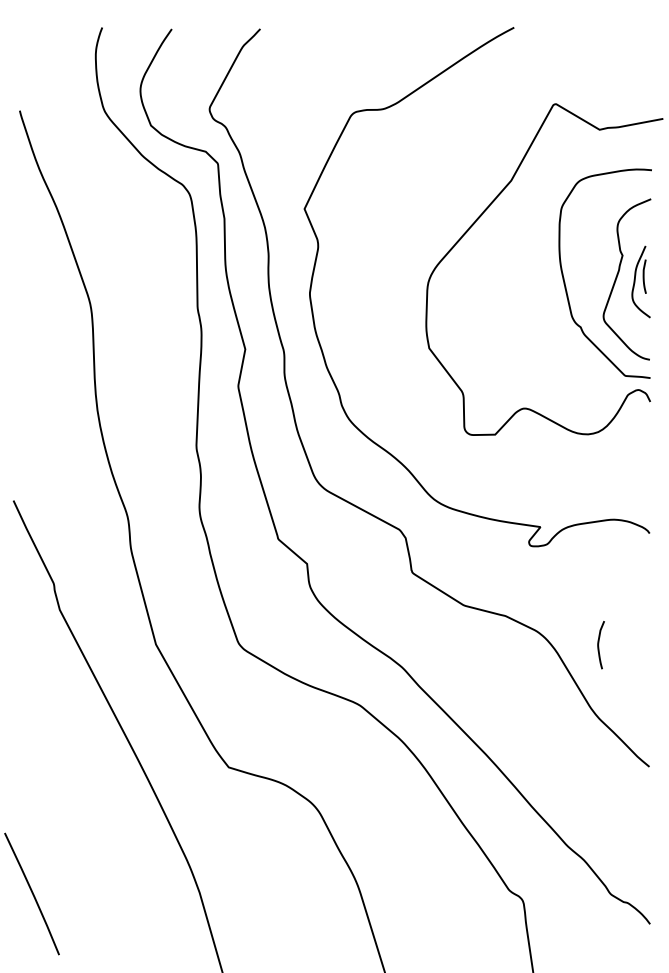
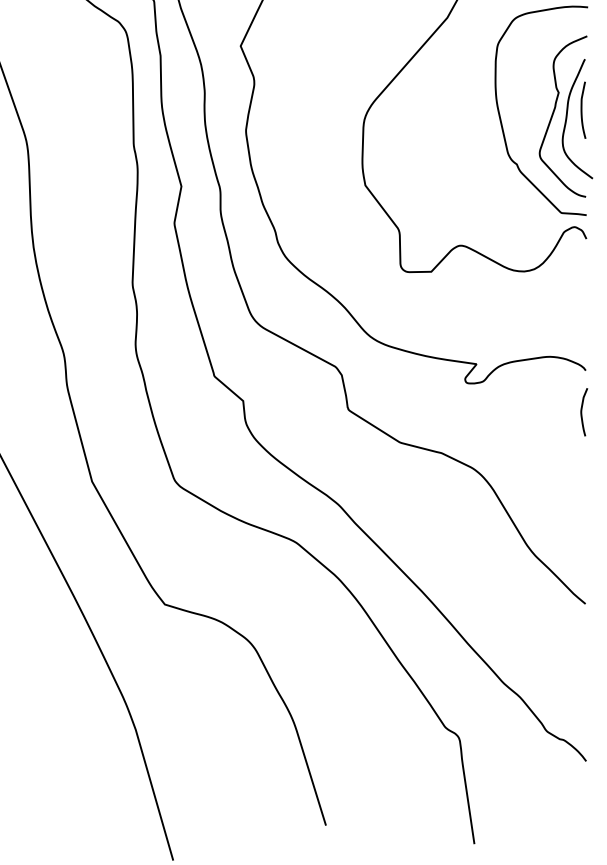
part: (640, 281) -> (576, 118), size x1.67
curve: (599, 646) -> (582, 413), moved

